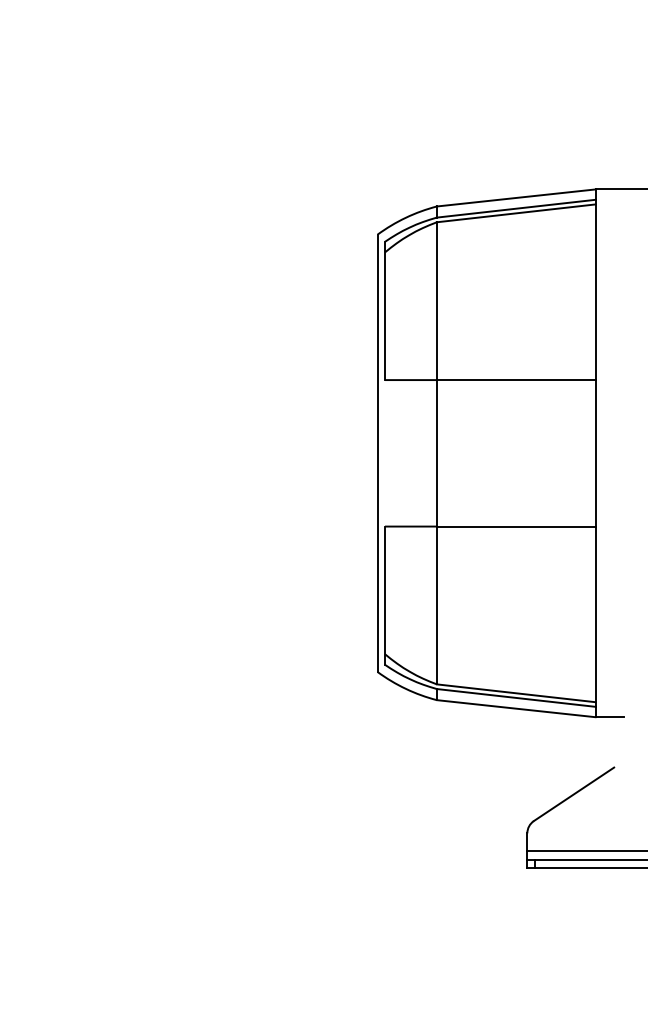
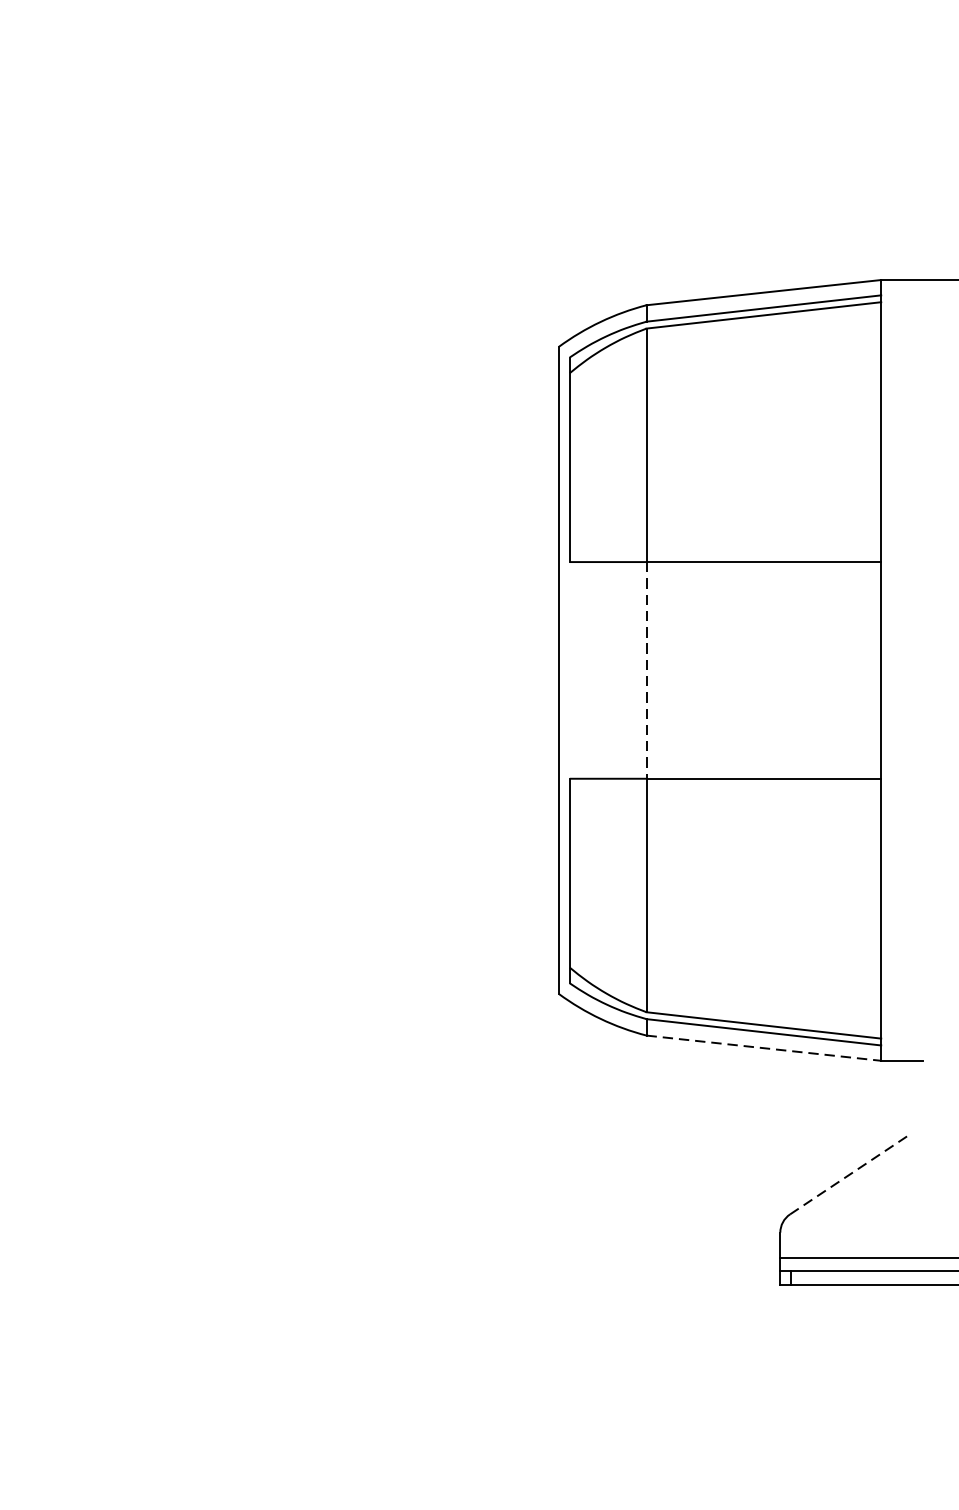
line: (436, 453) -> (645, 670), solid -> dashed
line: (516, 708) -> (764, 1047), solid -> dashed
line: (574, 794) -> (850, 1175), solid -> dashed

